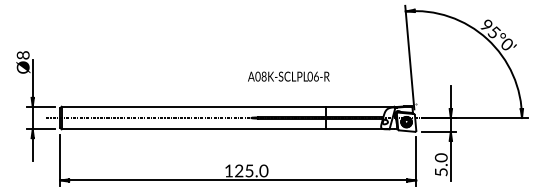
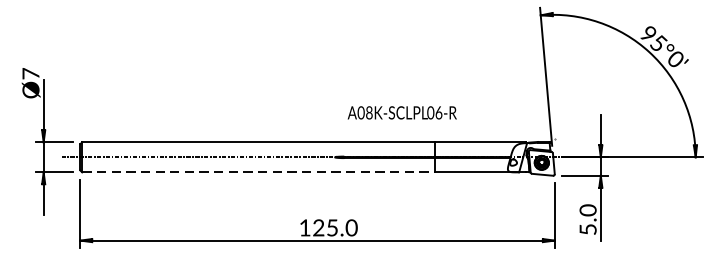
text: (22, 55) -> (30, 74), Ø8 -> Ø7
text: (288, 76) -> (401, 112), moved
line: (194, 129) -> (259, 172), solid -> dashed

